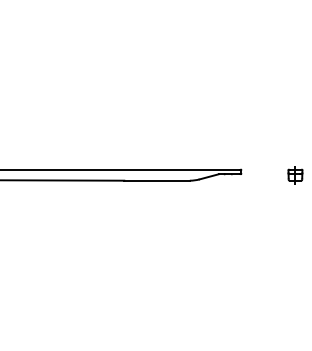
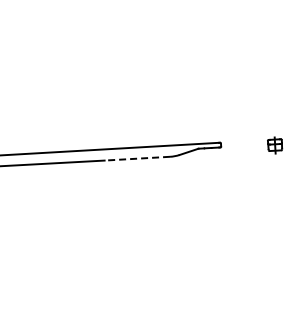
line: (157, 180) -> (137, 158), solid -> dashed

